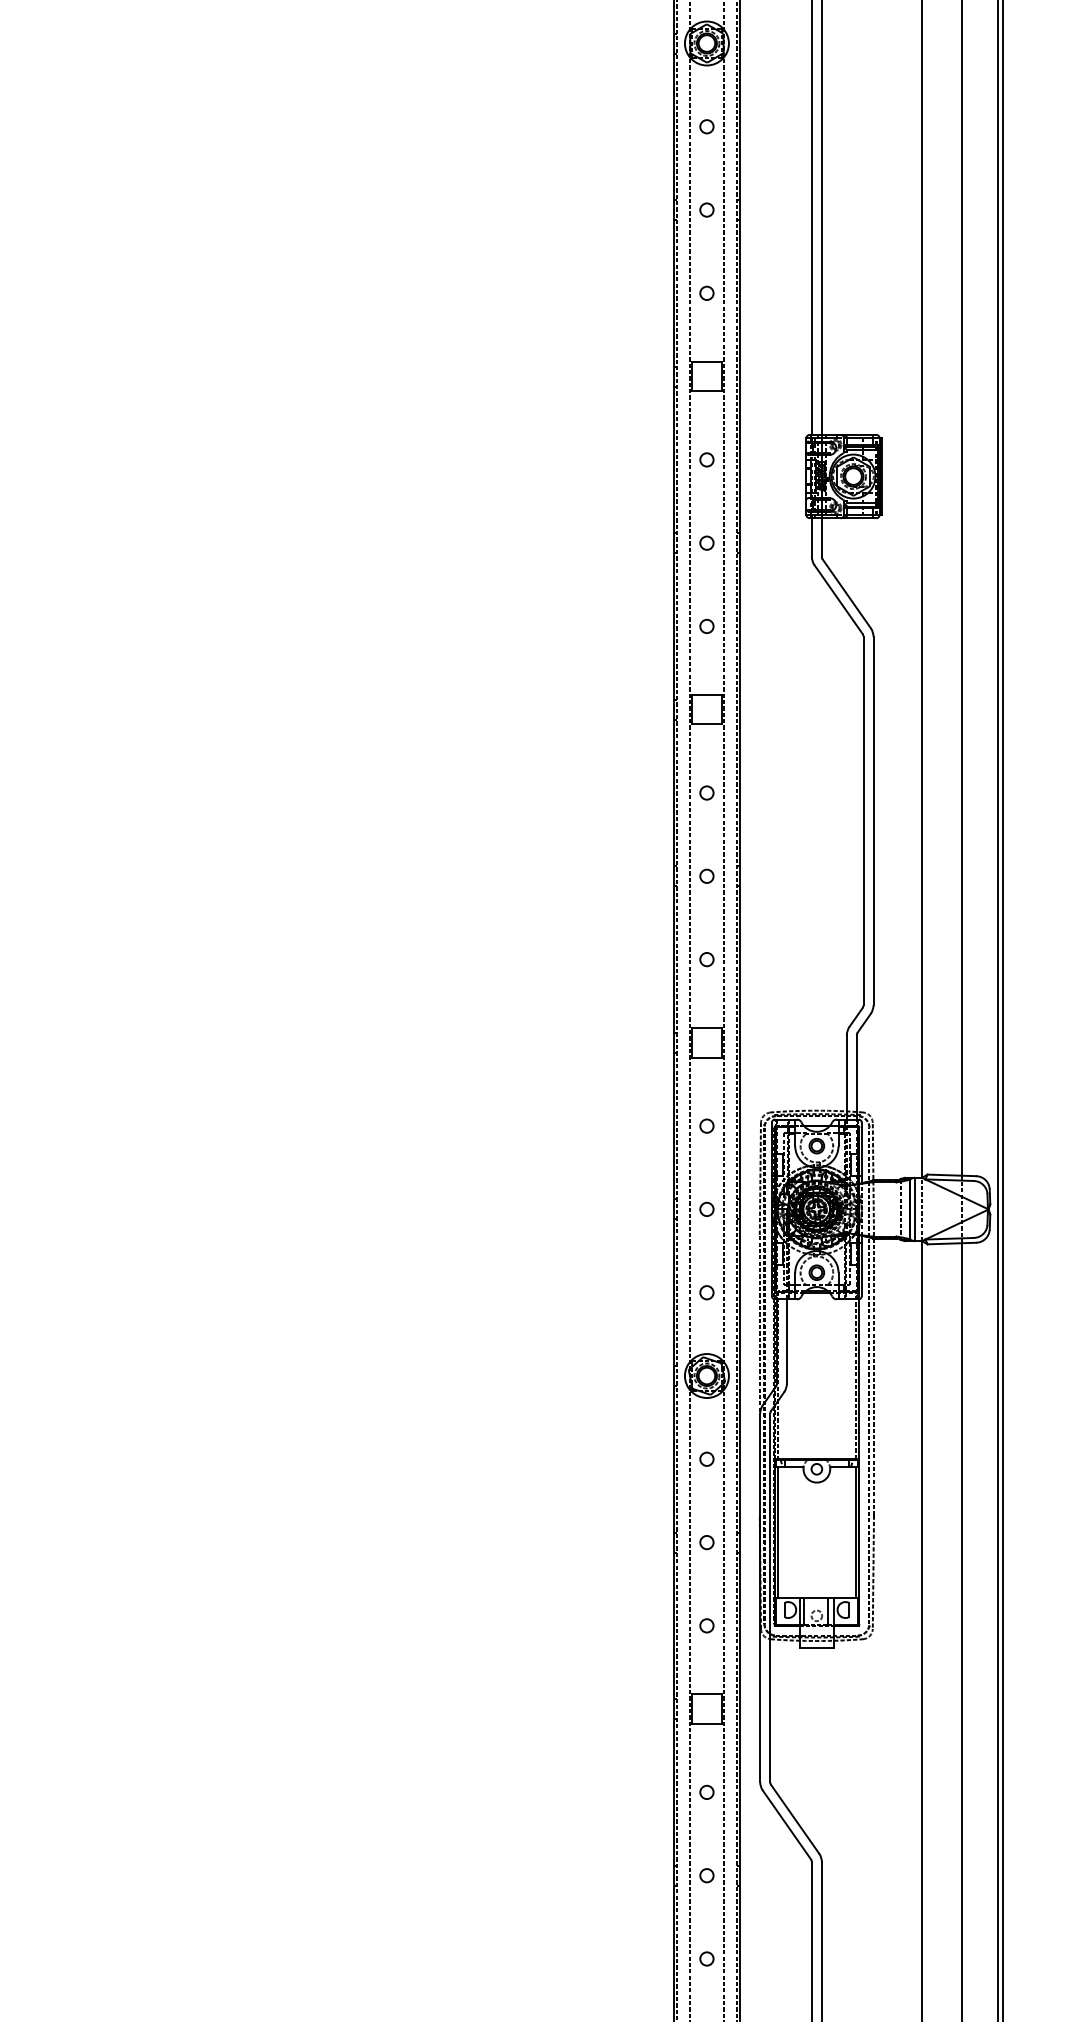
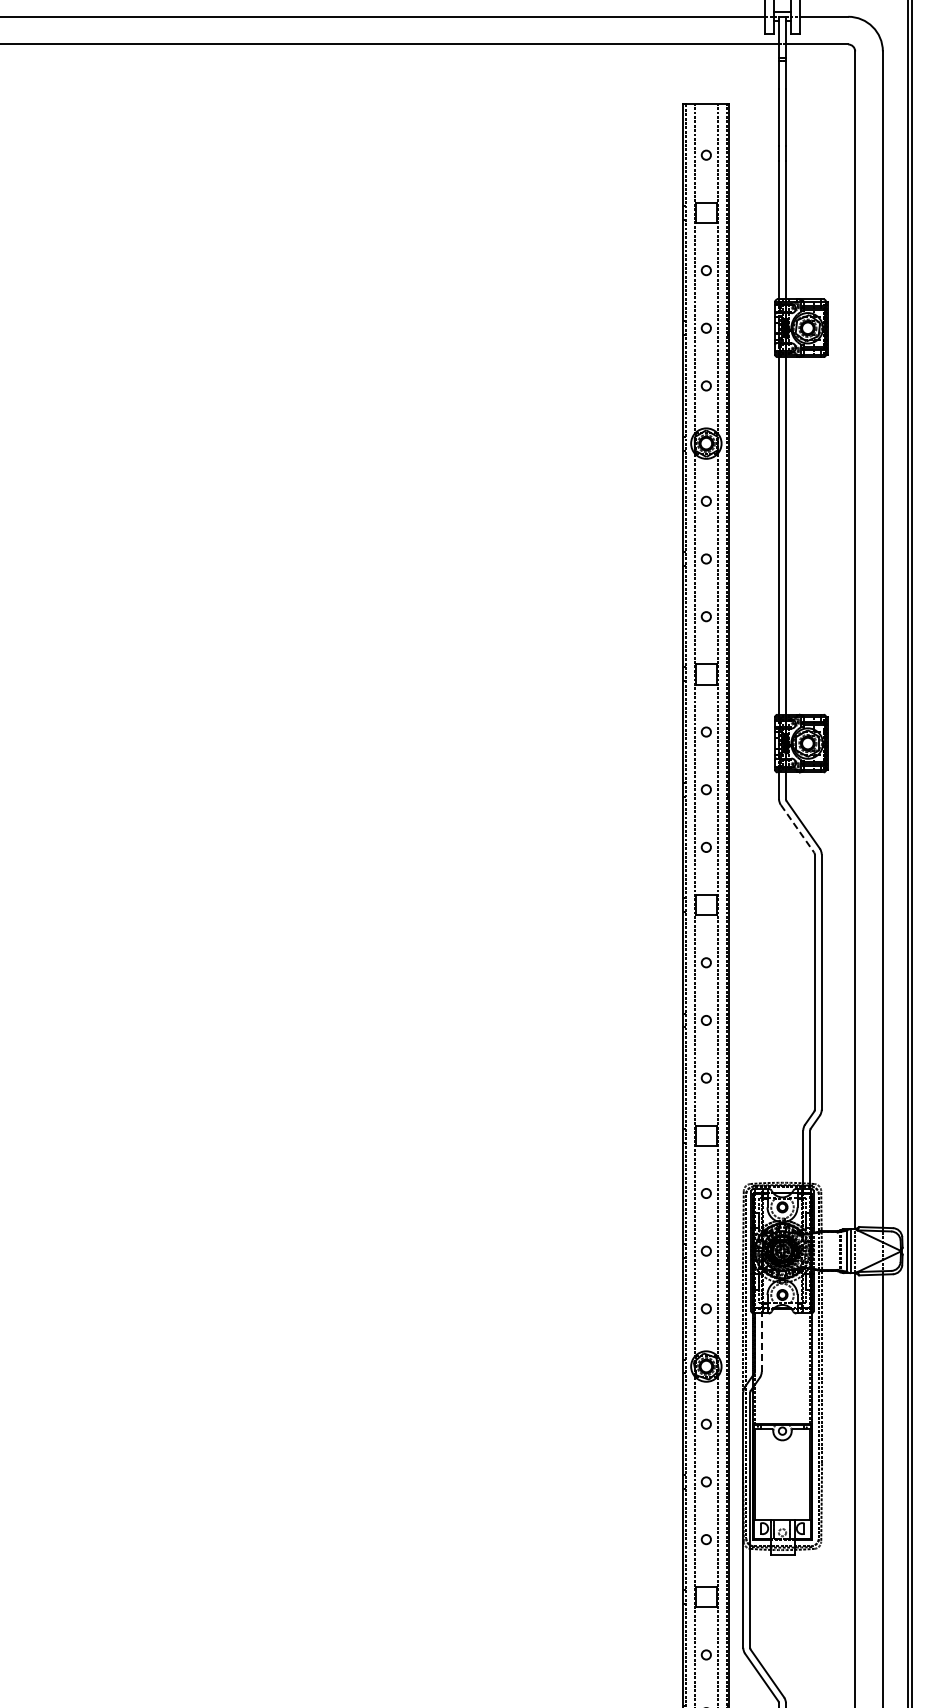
line: (838, 599) -> (797, 828), solid -> dashed
line: (786, 1341) -> (761, 1342), solid -> dashed

